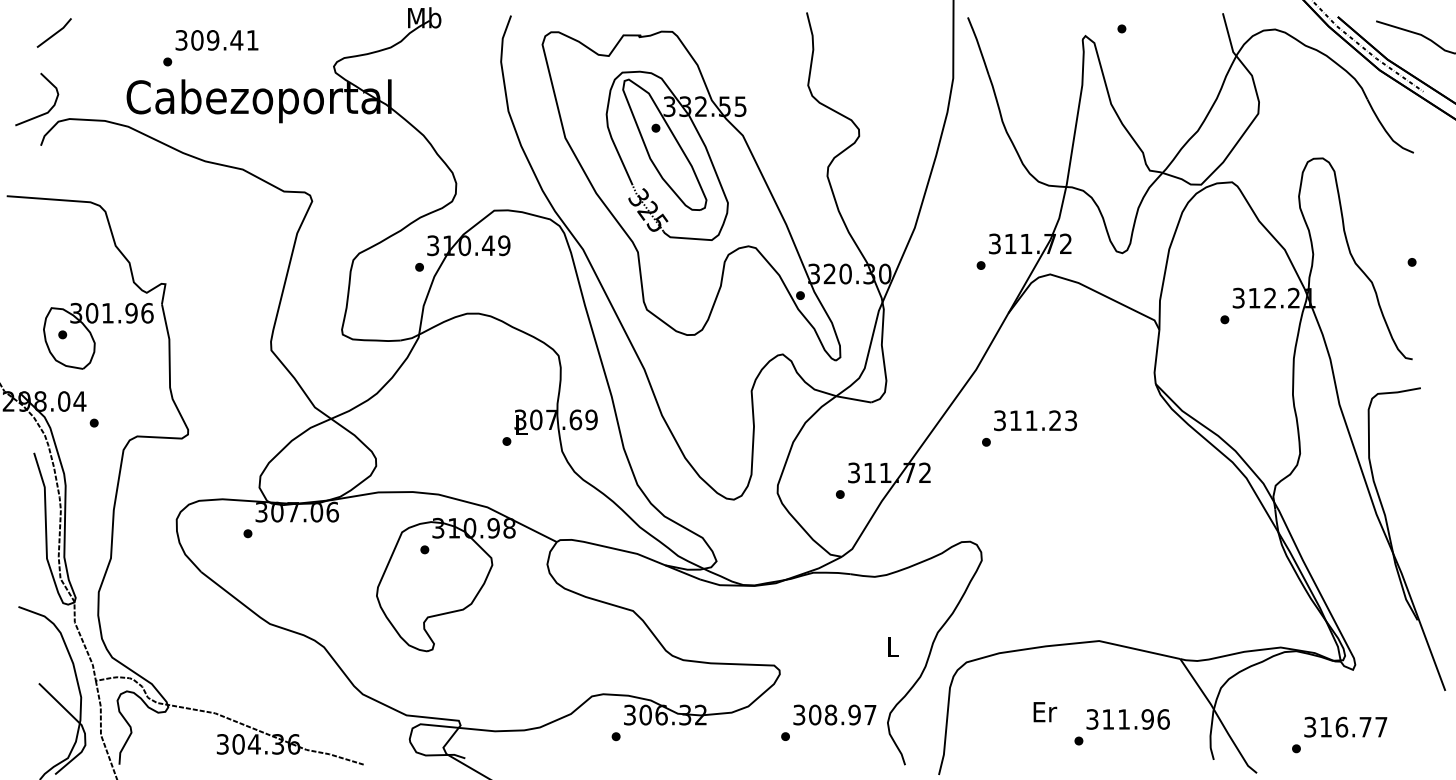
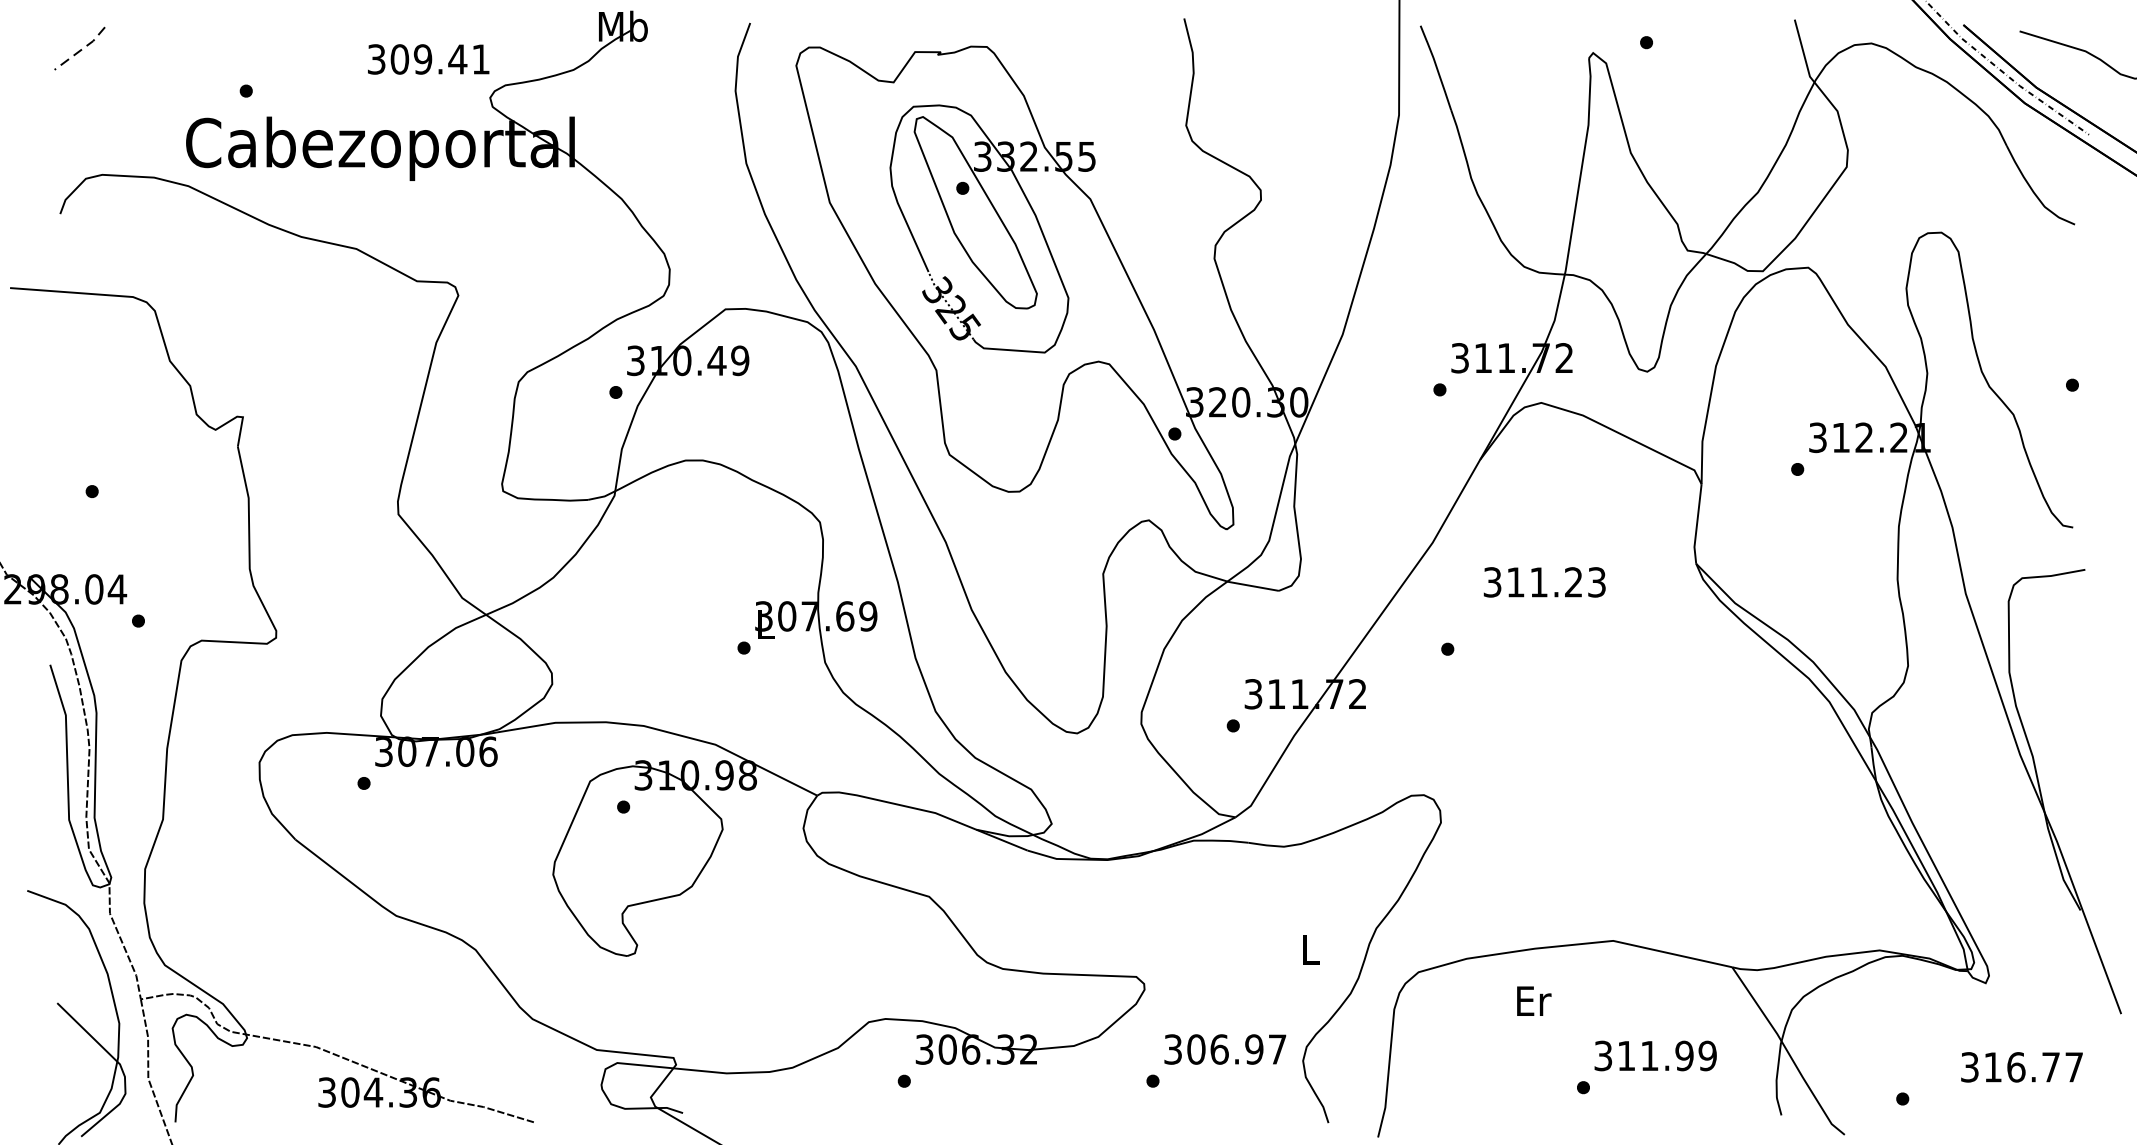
line: (55, 33) -> (81, 49), solid -> dashed
text: (216, 40) -> (427, 59), moved
curve: (42, 113) -> (62, 166), removed
part: (98, 335) -> (144, 492), removed
text: (1035, 420) -> (1544, 582), moved
text: (1045, 712) -> (1534, 1001), moved
text: (830, 714) -> (1218, 1048), 308.97 -> 306.97
text: (1163, 719) -> (1707, 1056), 311.96 -> 311.99
text: (1345, 726) -> (2021, 1066), moved

